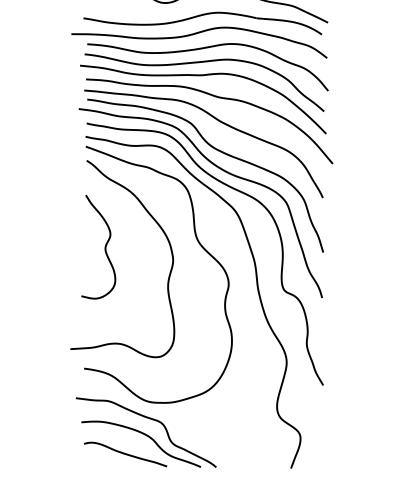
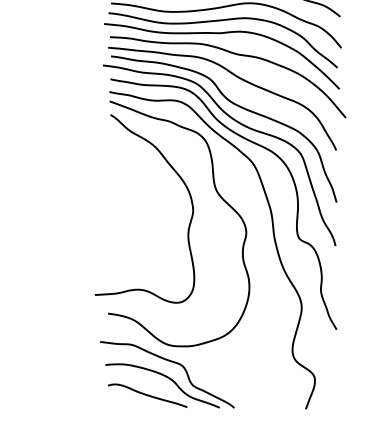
curve: (104, 246) -> (127, 196), removed

